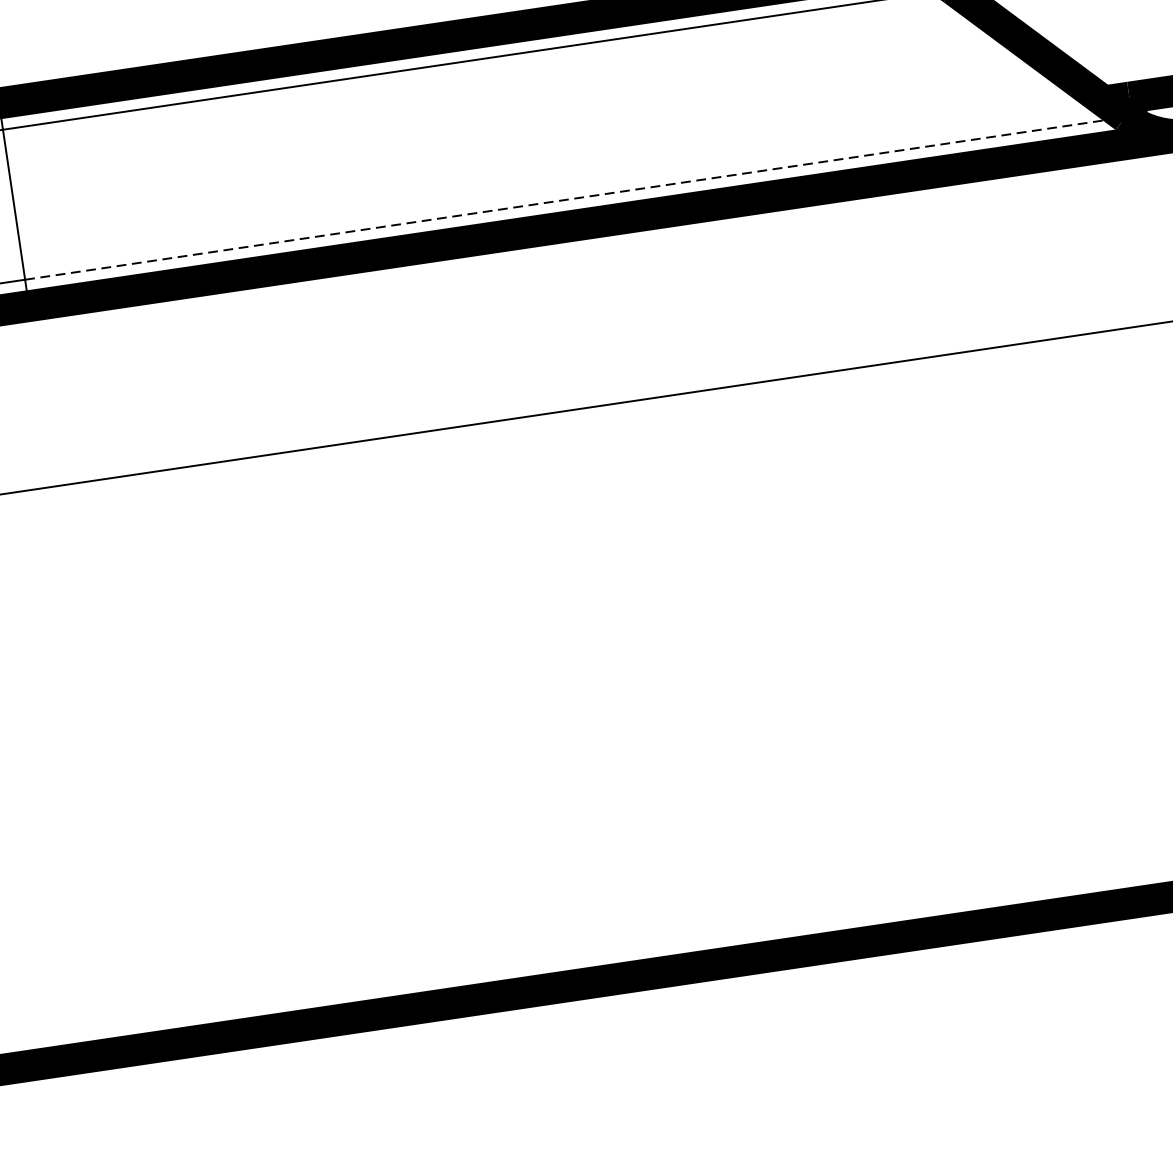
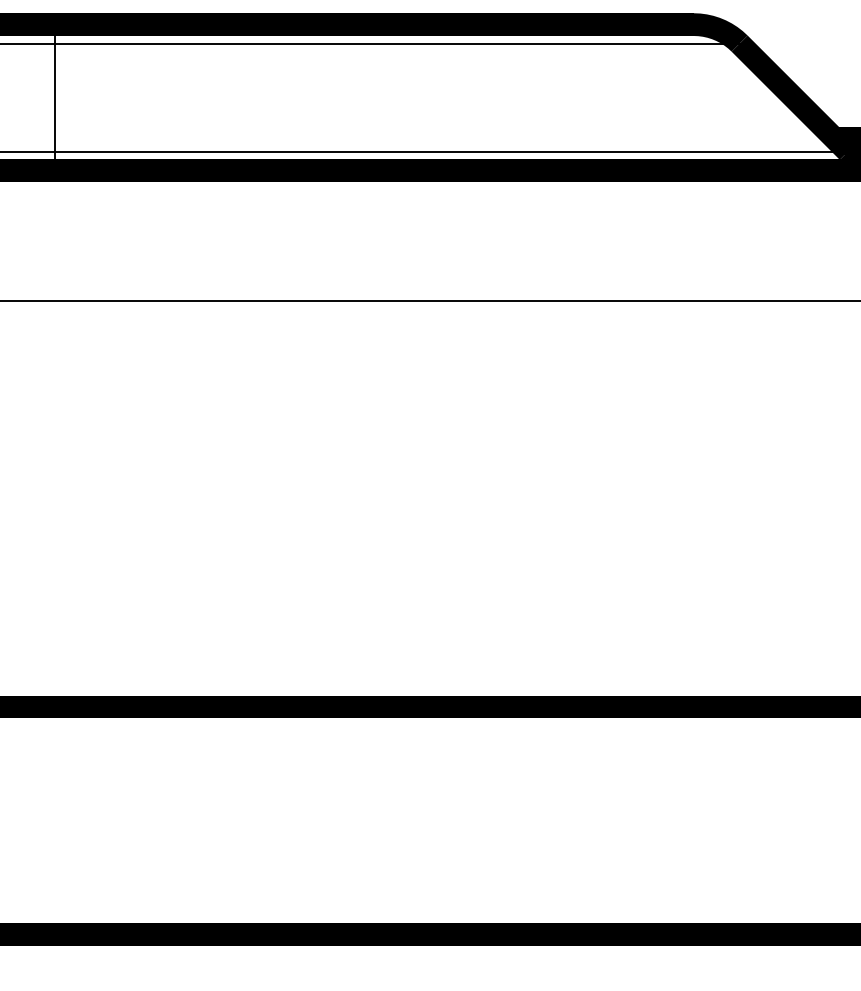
line: (575, 198) -> (451, 151), dashed -> solid

